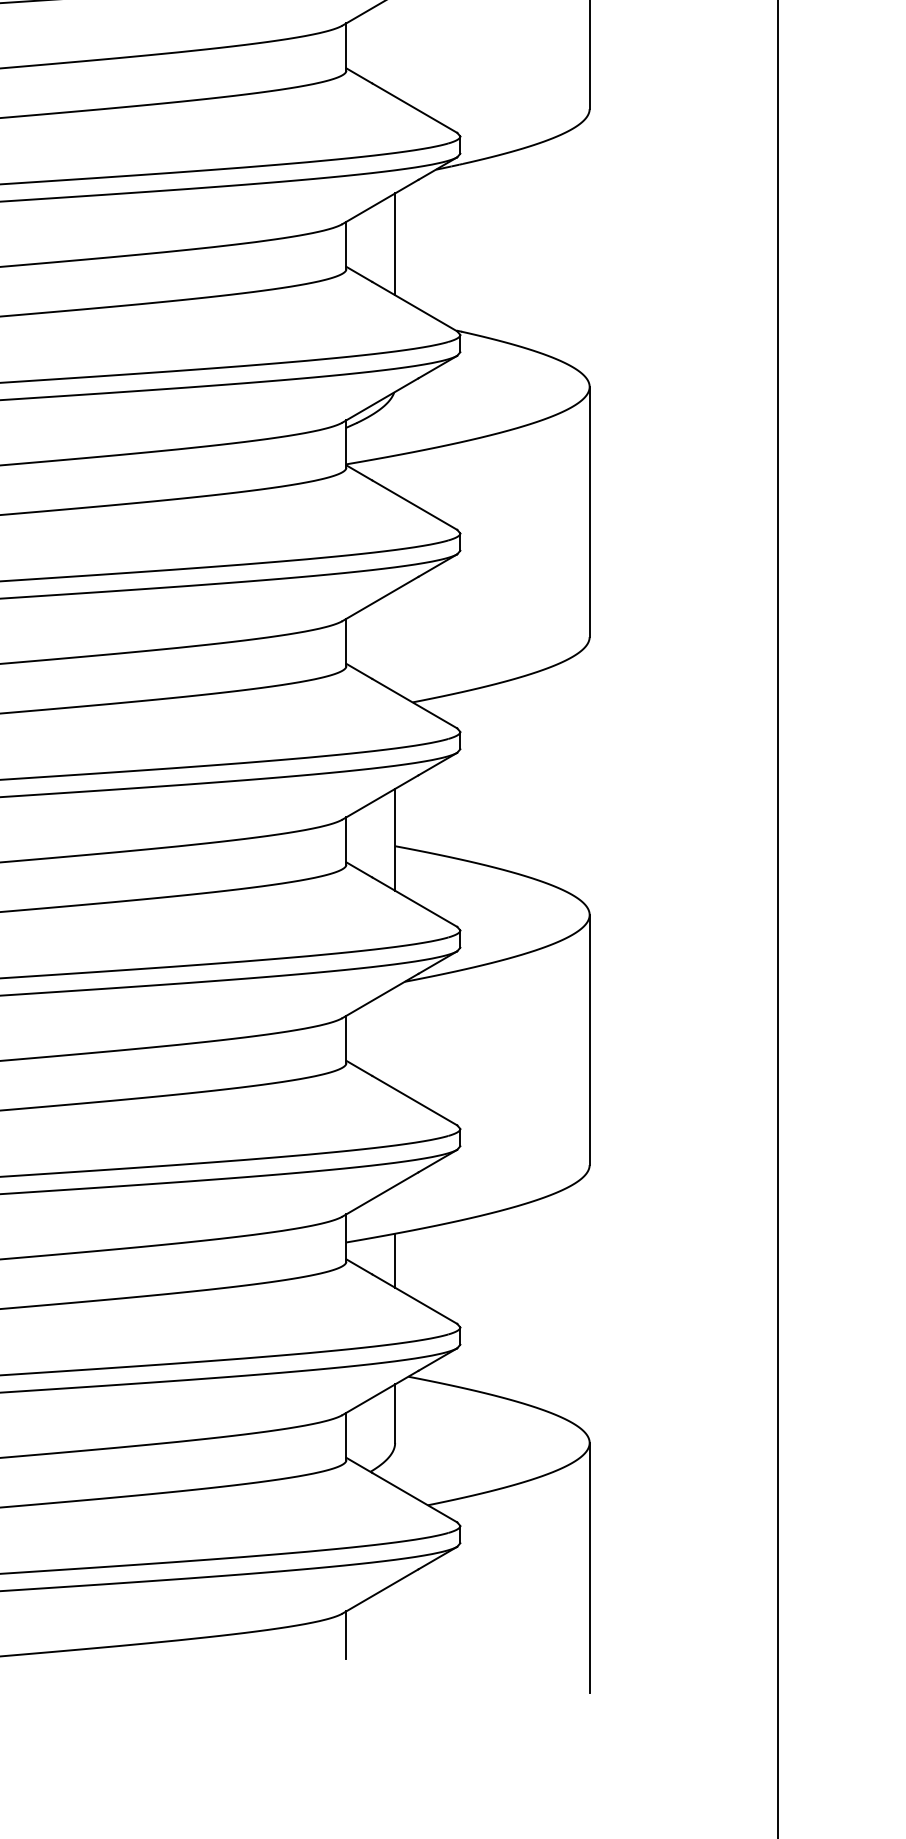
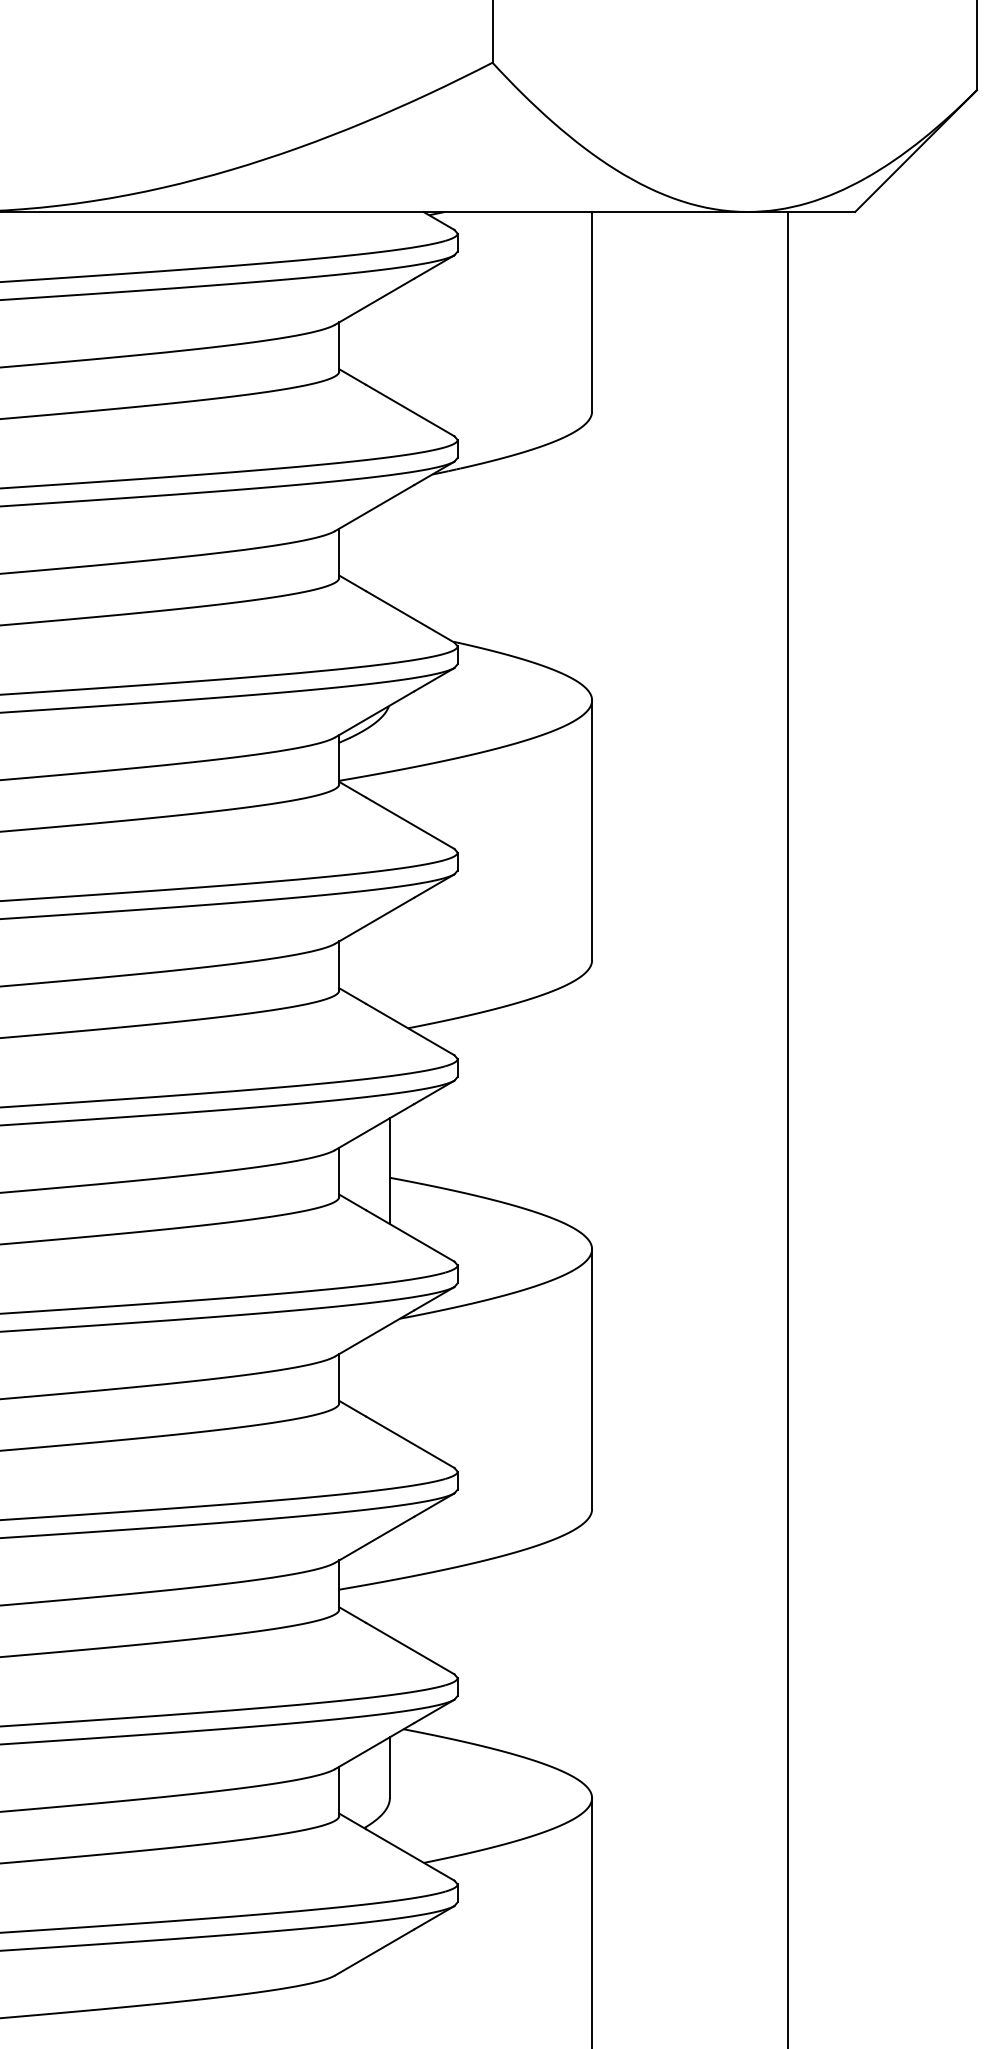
line: (394, 244) -> (389, 552), removed
line: (394, 1260) -> (389, 1608), removed
line: (346, 1634) -> (339, 1997), removed

